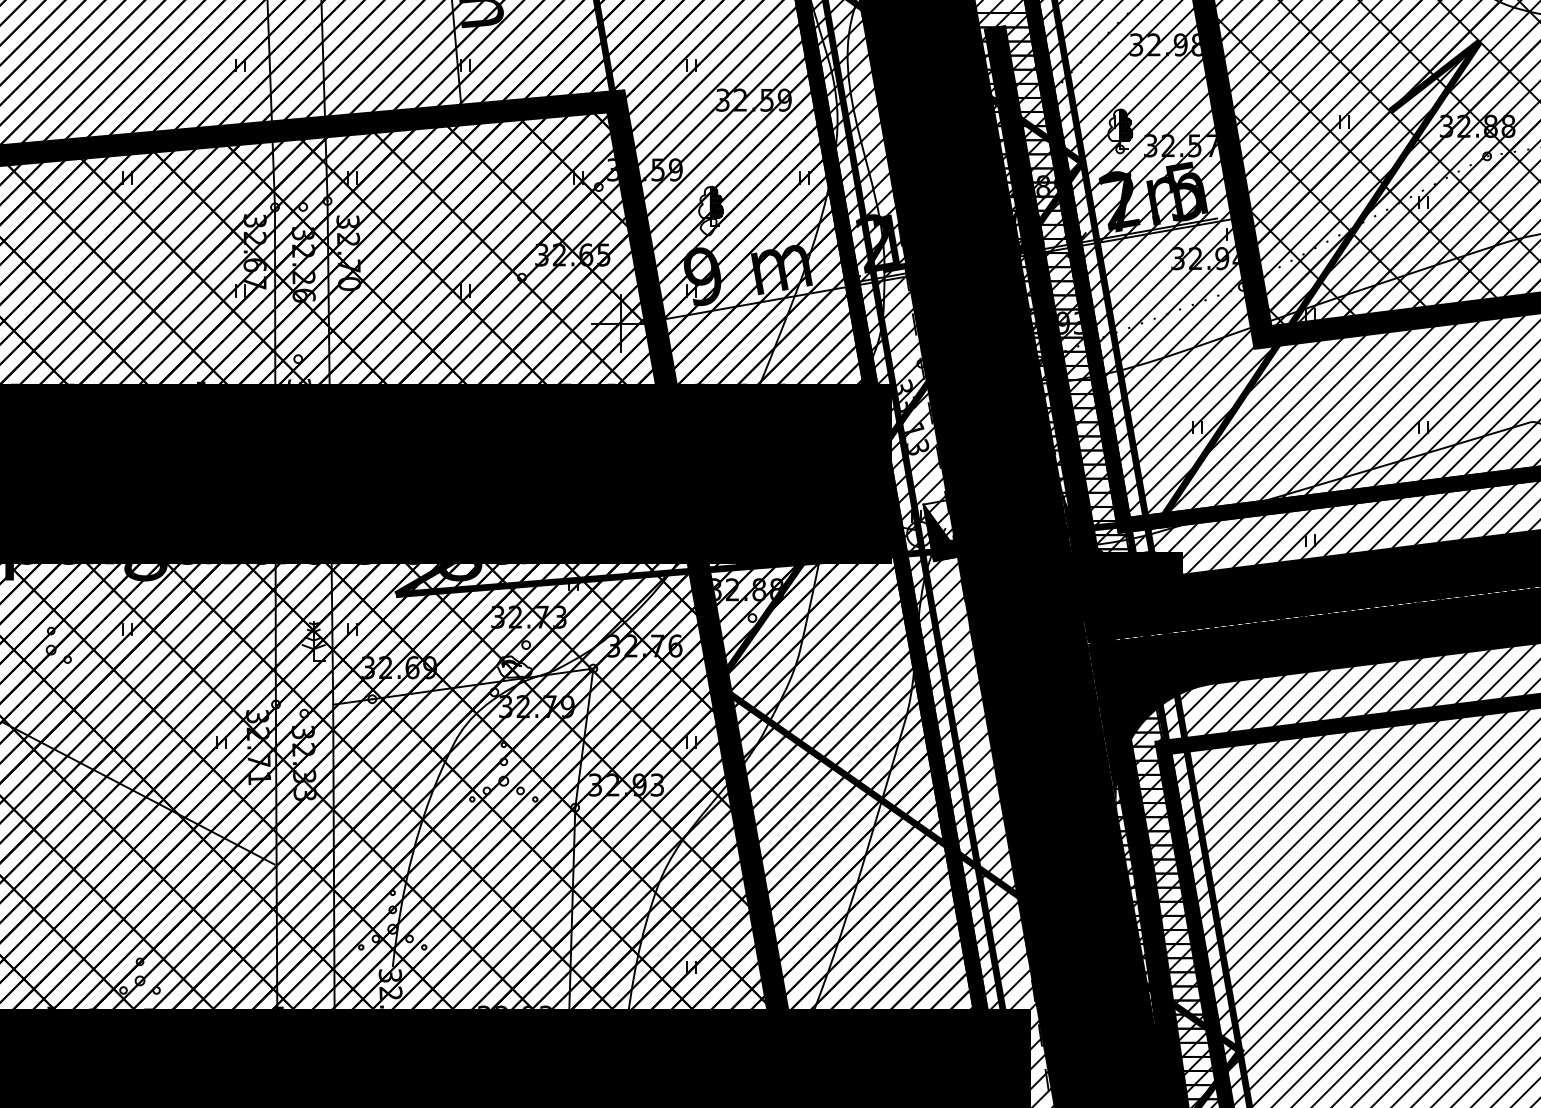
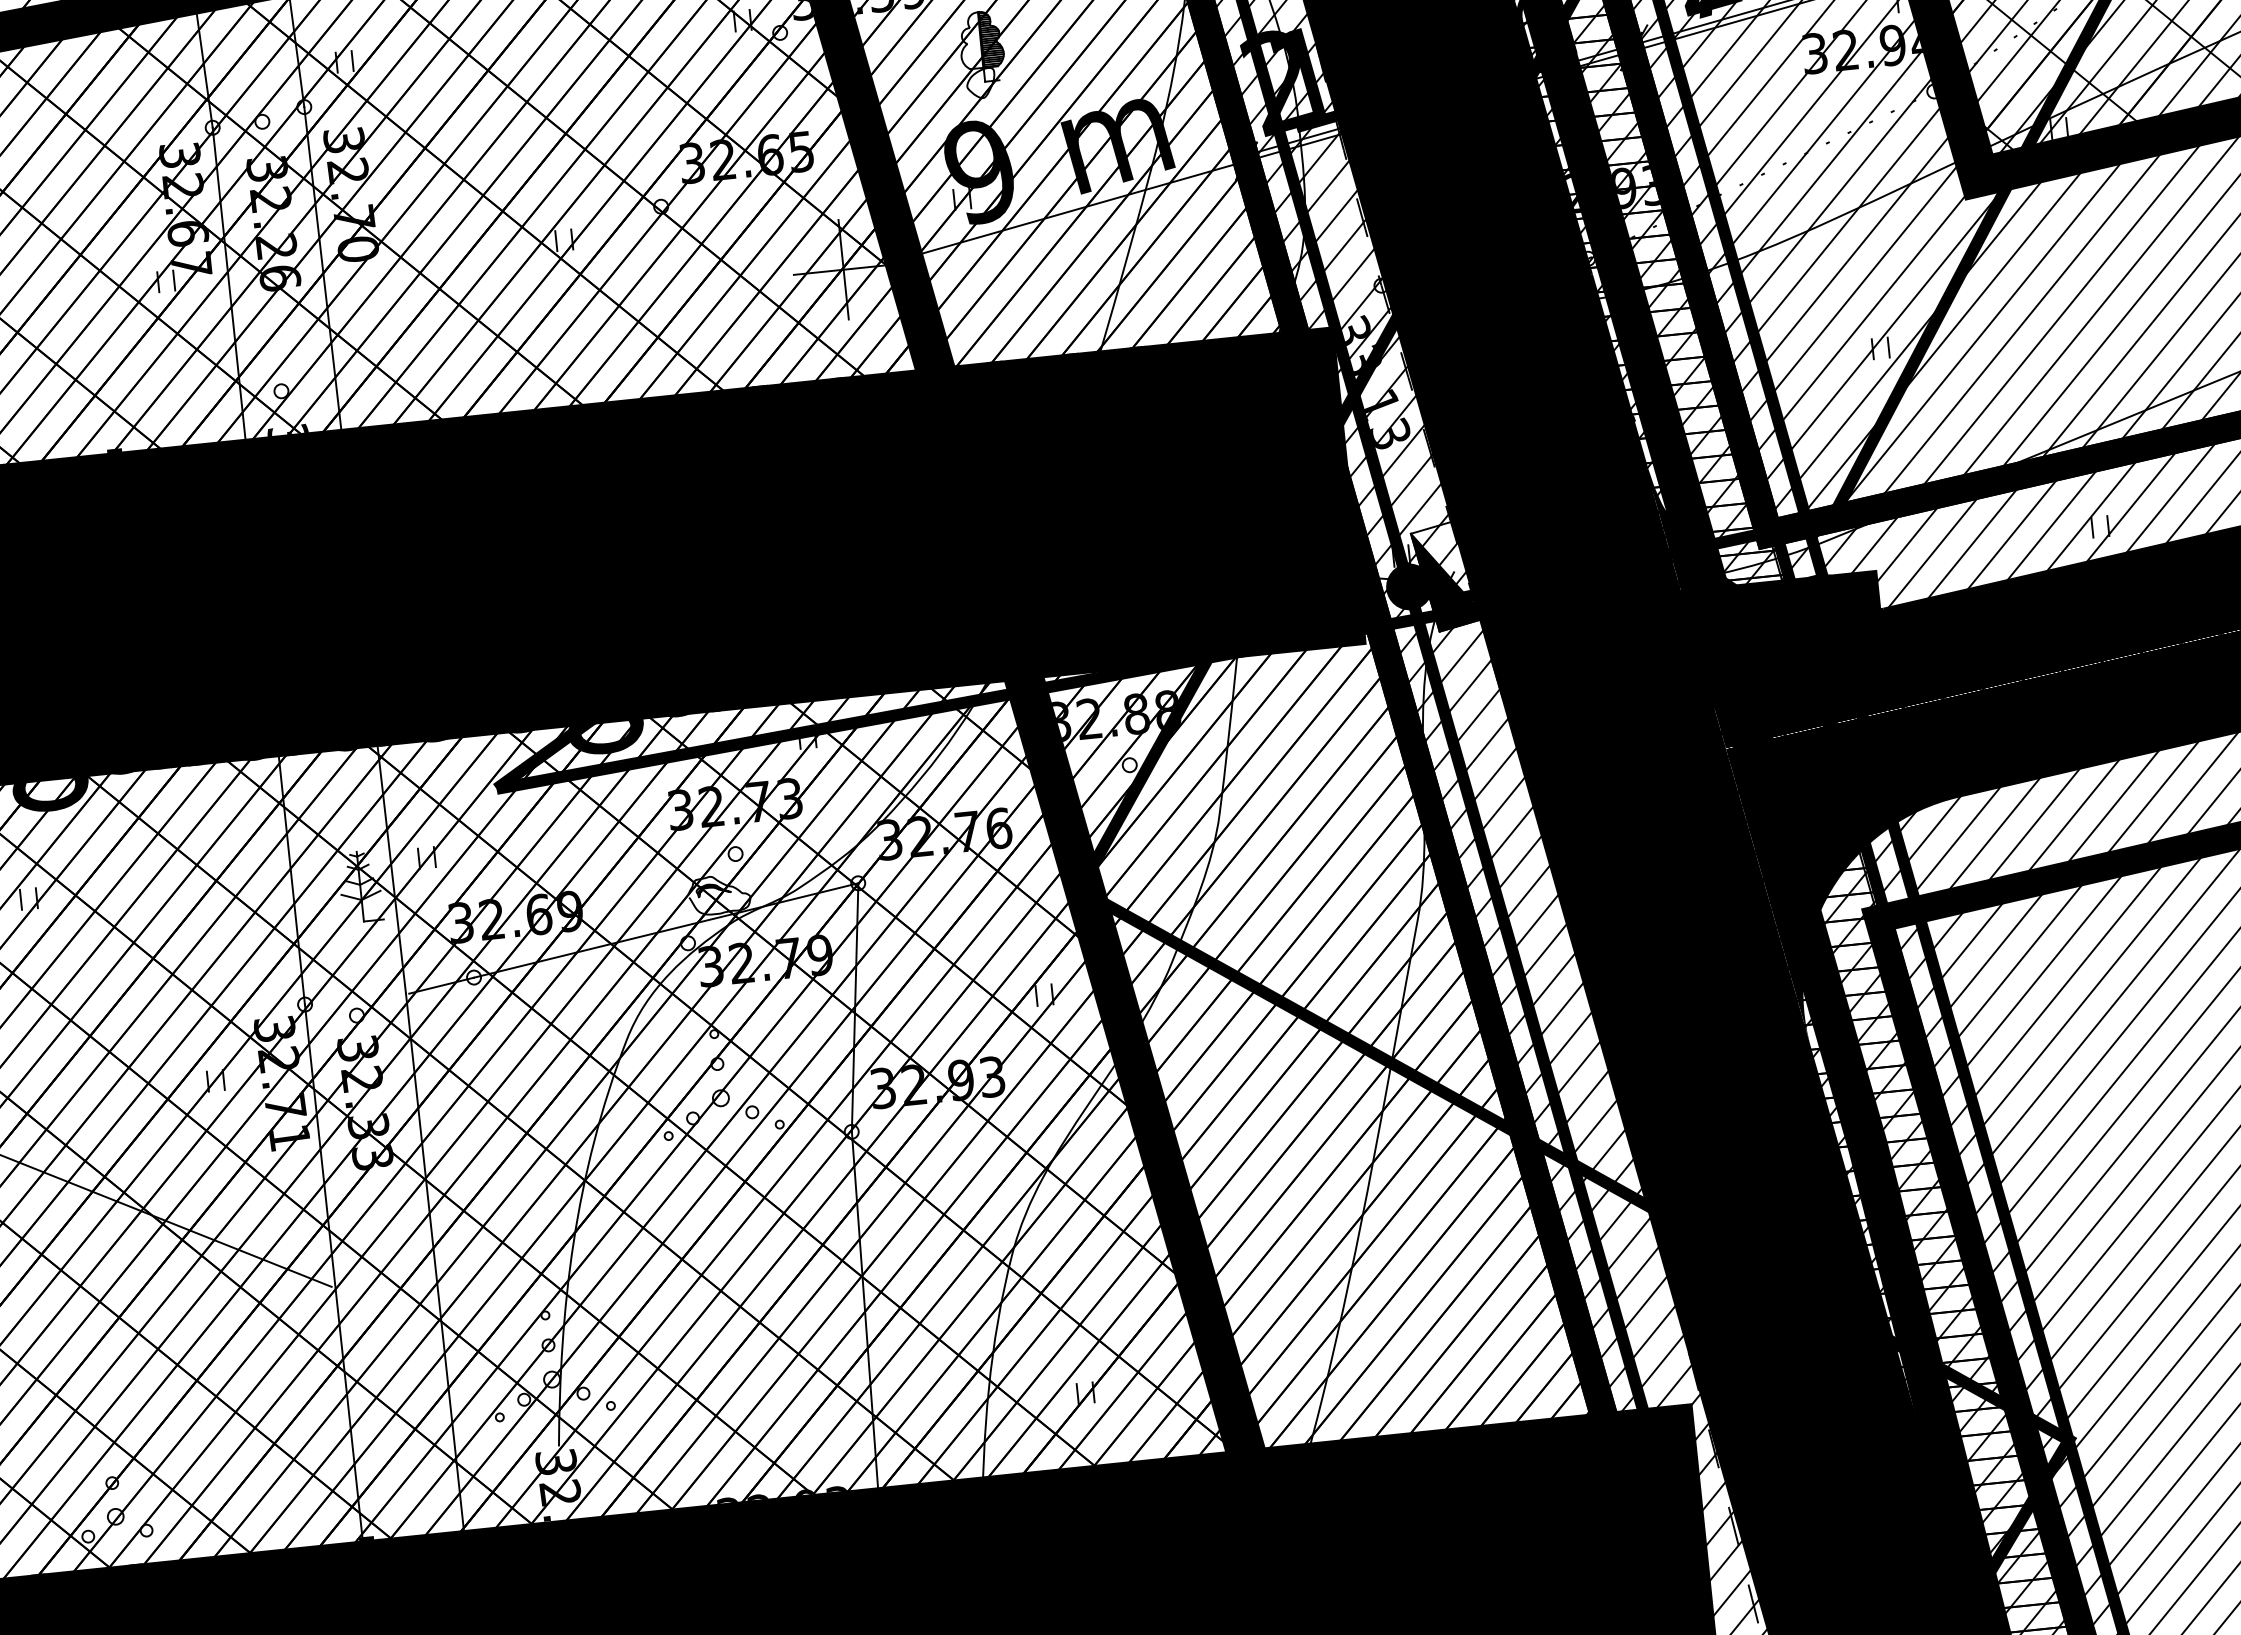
fill: (919, 533) -> (1409, 585), added

